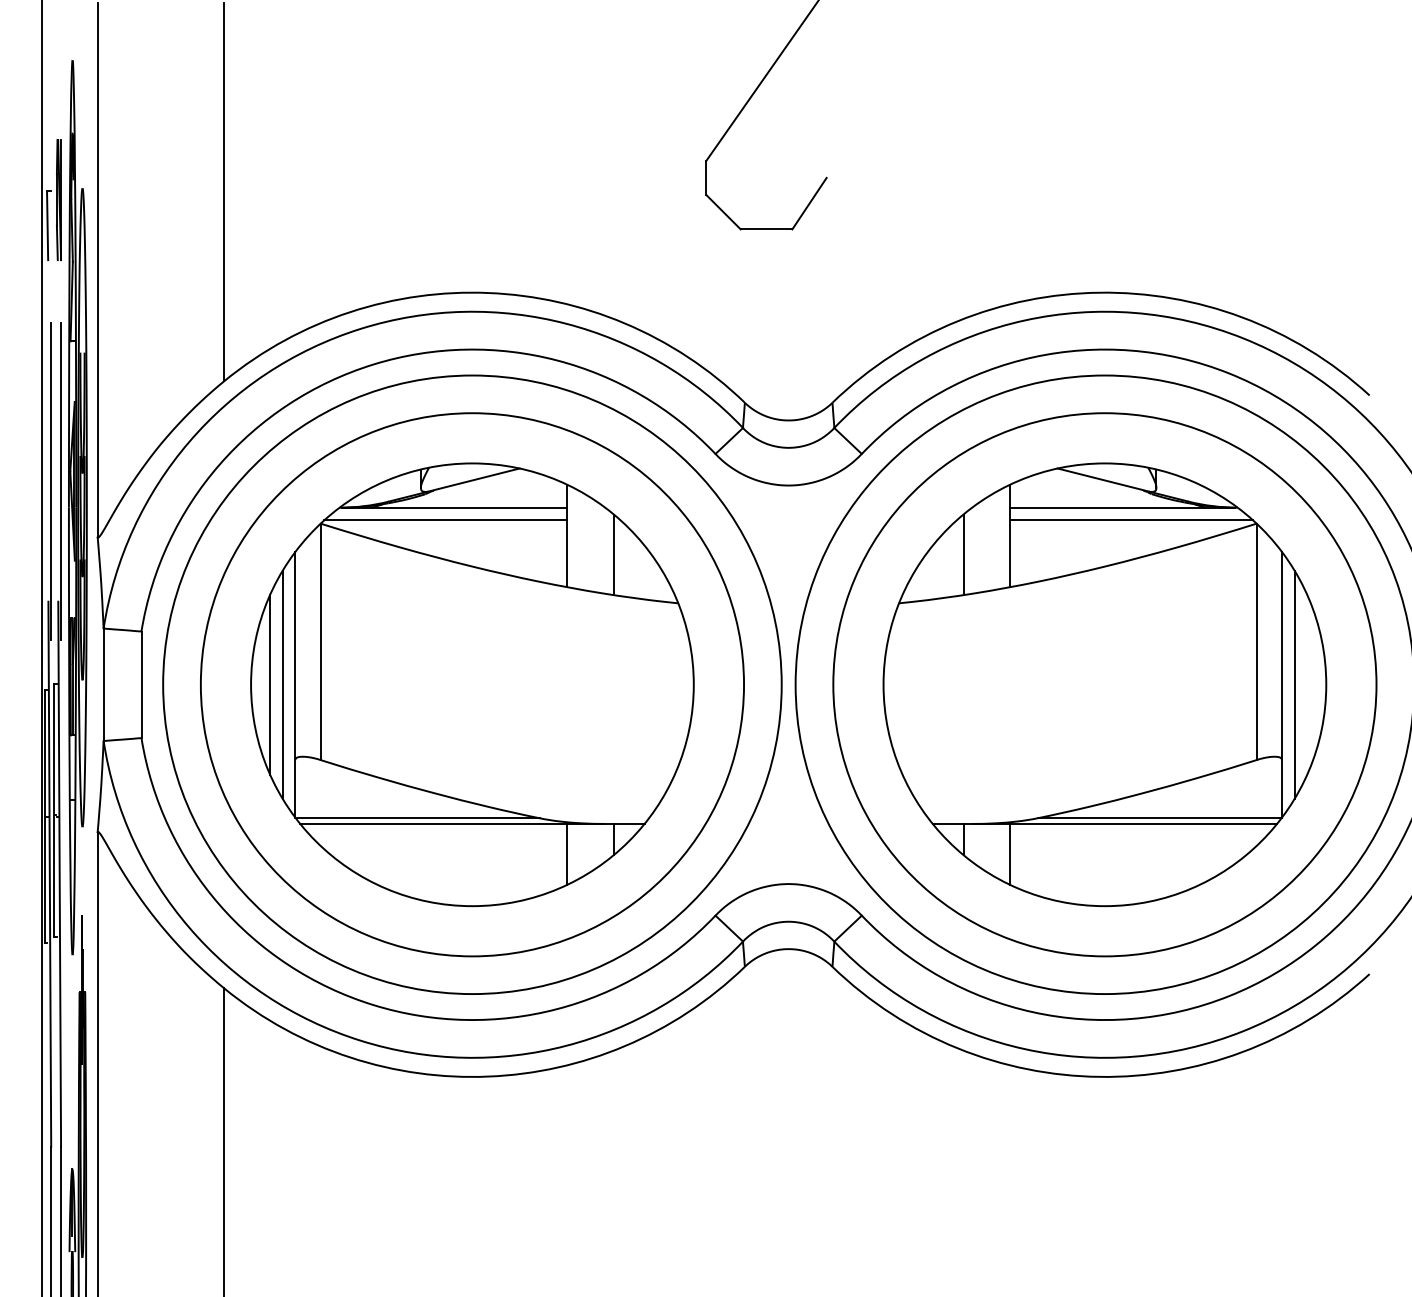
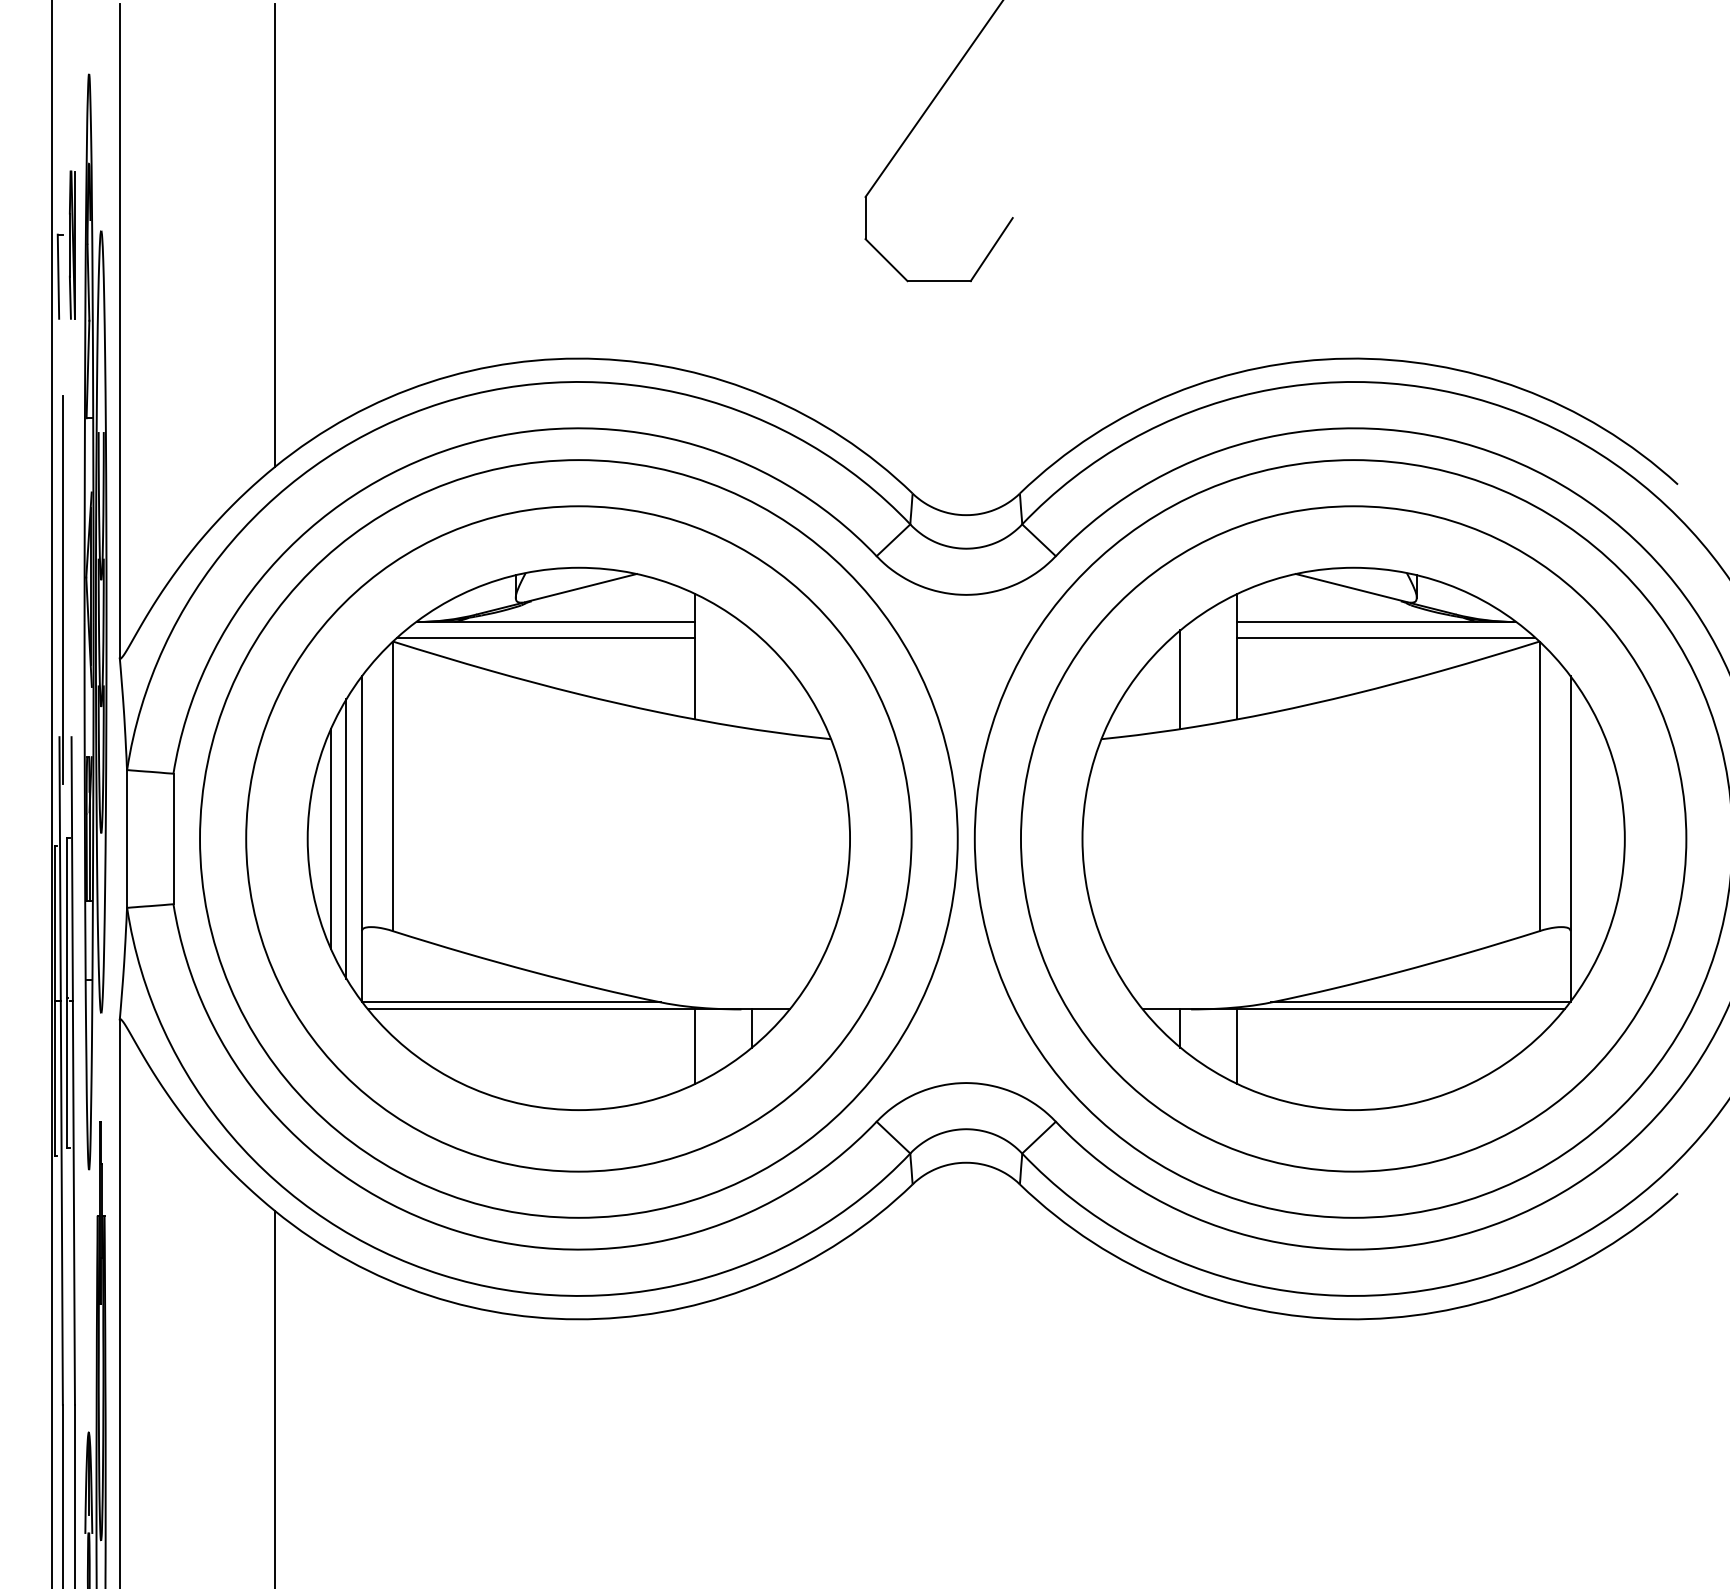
line: (61, 481) -> (75, 589), removed
line: (613, 554) -> (751, 679), removed
line: (1294, 684) -> (1585, 838), removed

